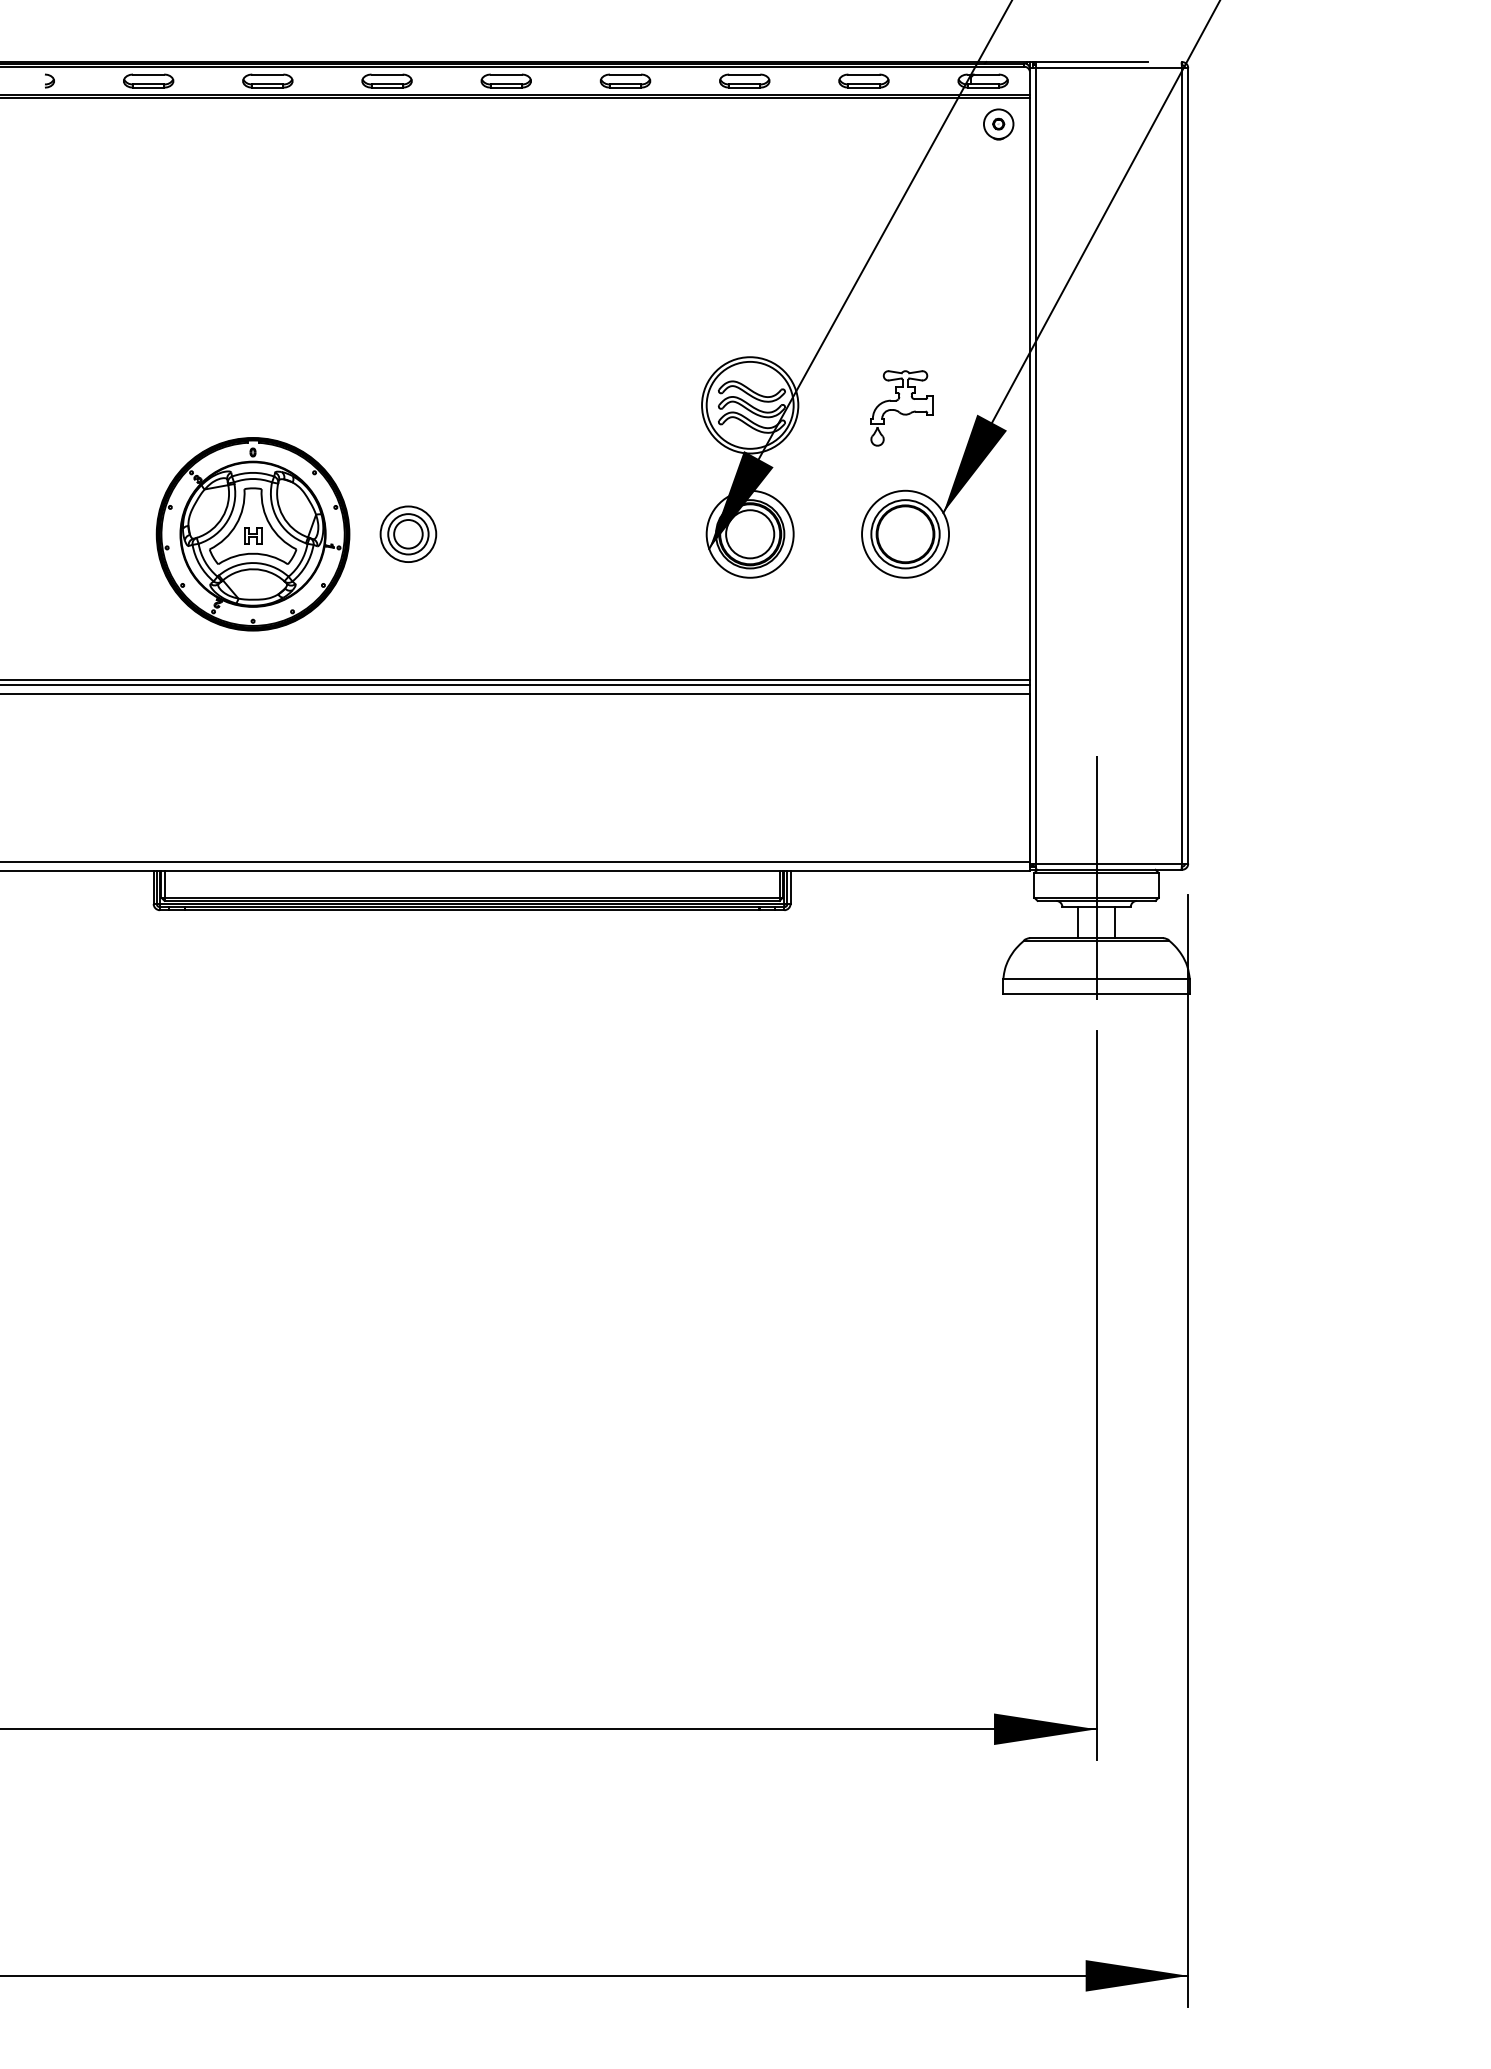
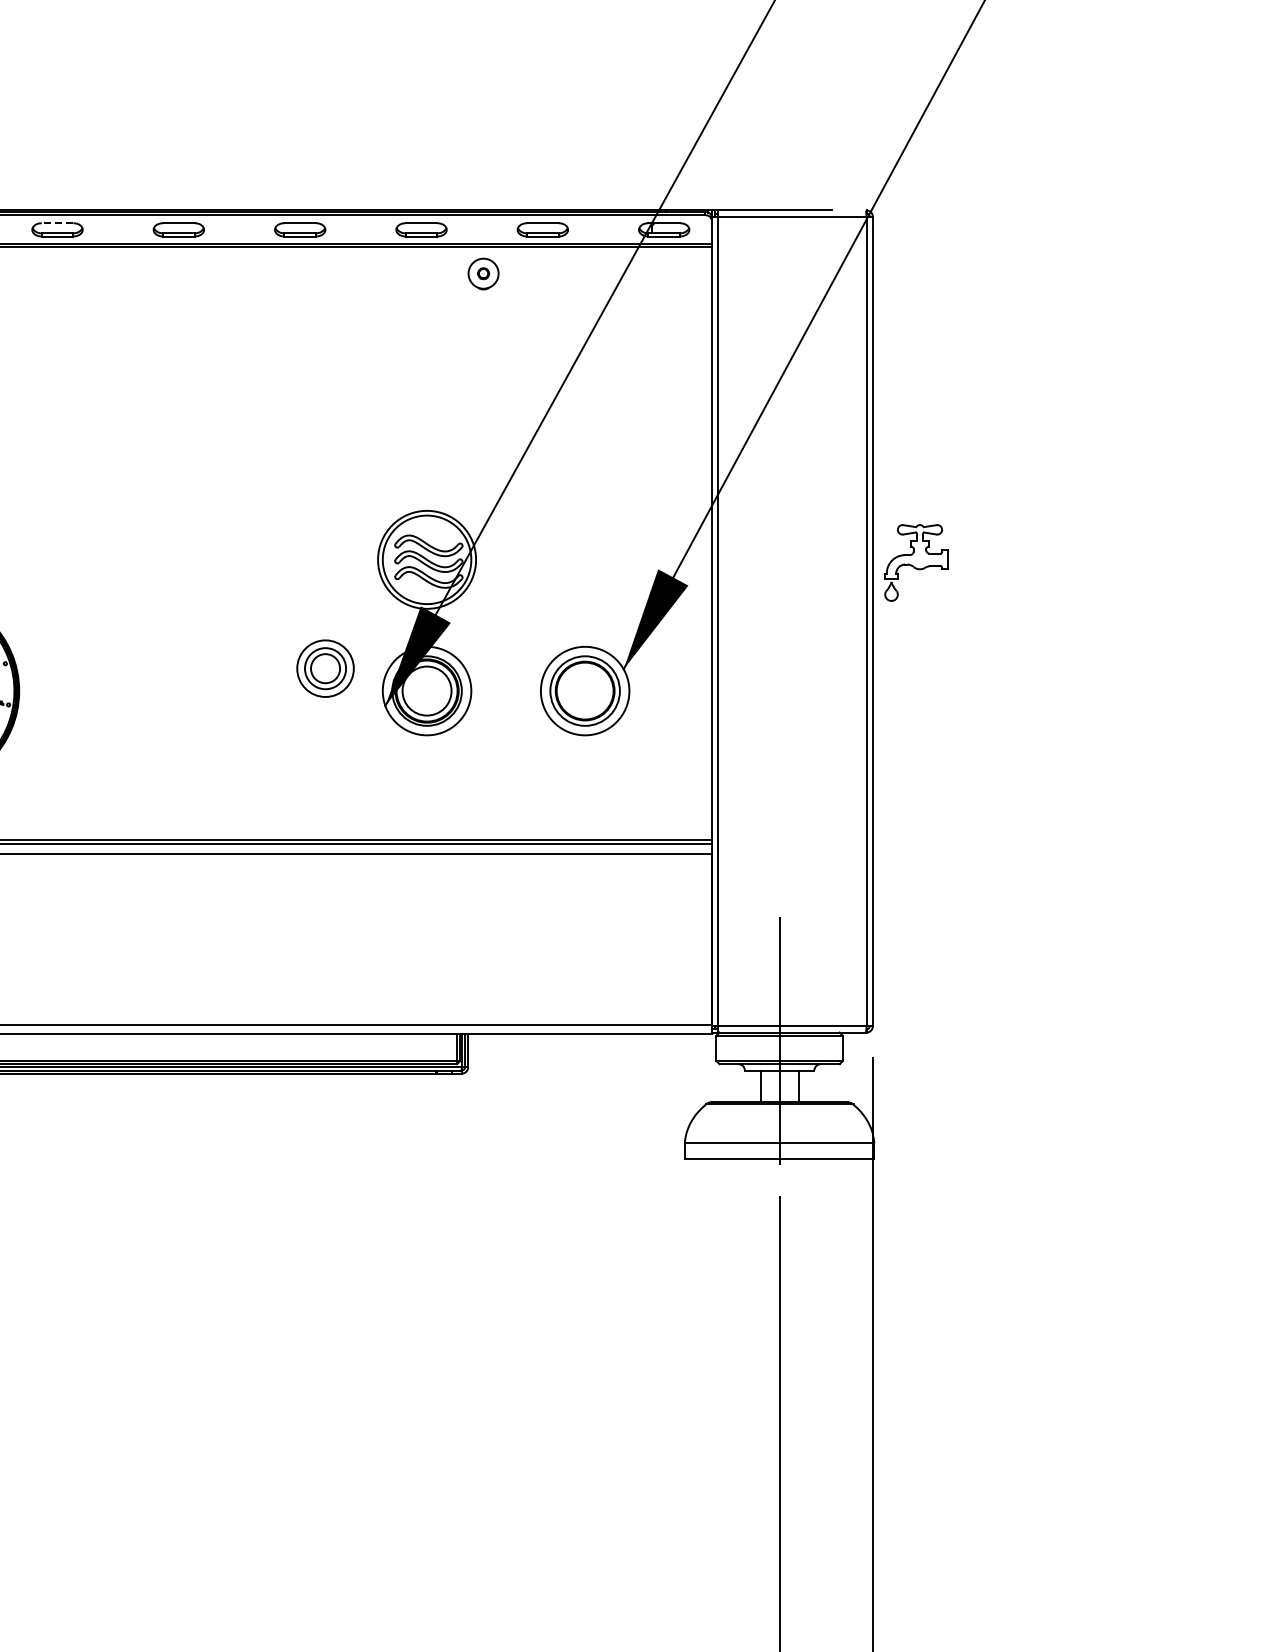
line: (387, 74) -> (57, 223), solid -> dashed
part: (998, 124) -> (483, 274), moved
part: (901, 408) -> (915, 563), moved
part: (408, 533) -> (325, 667), moved

